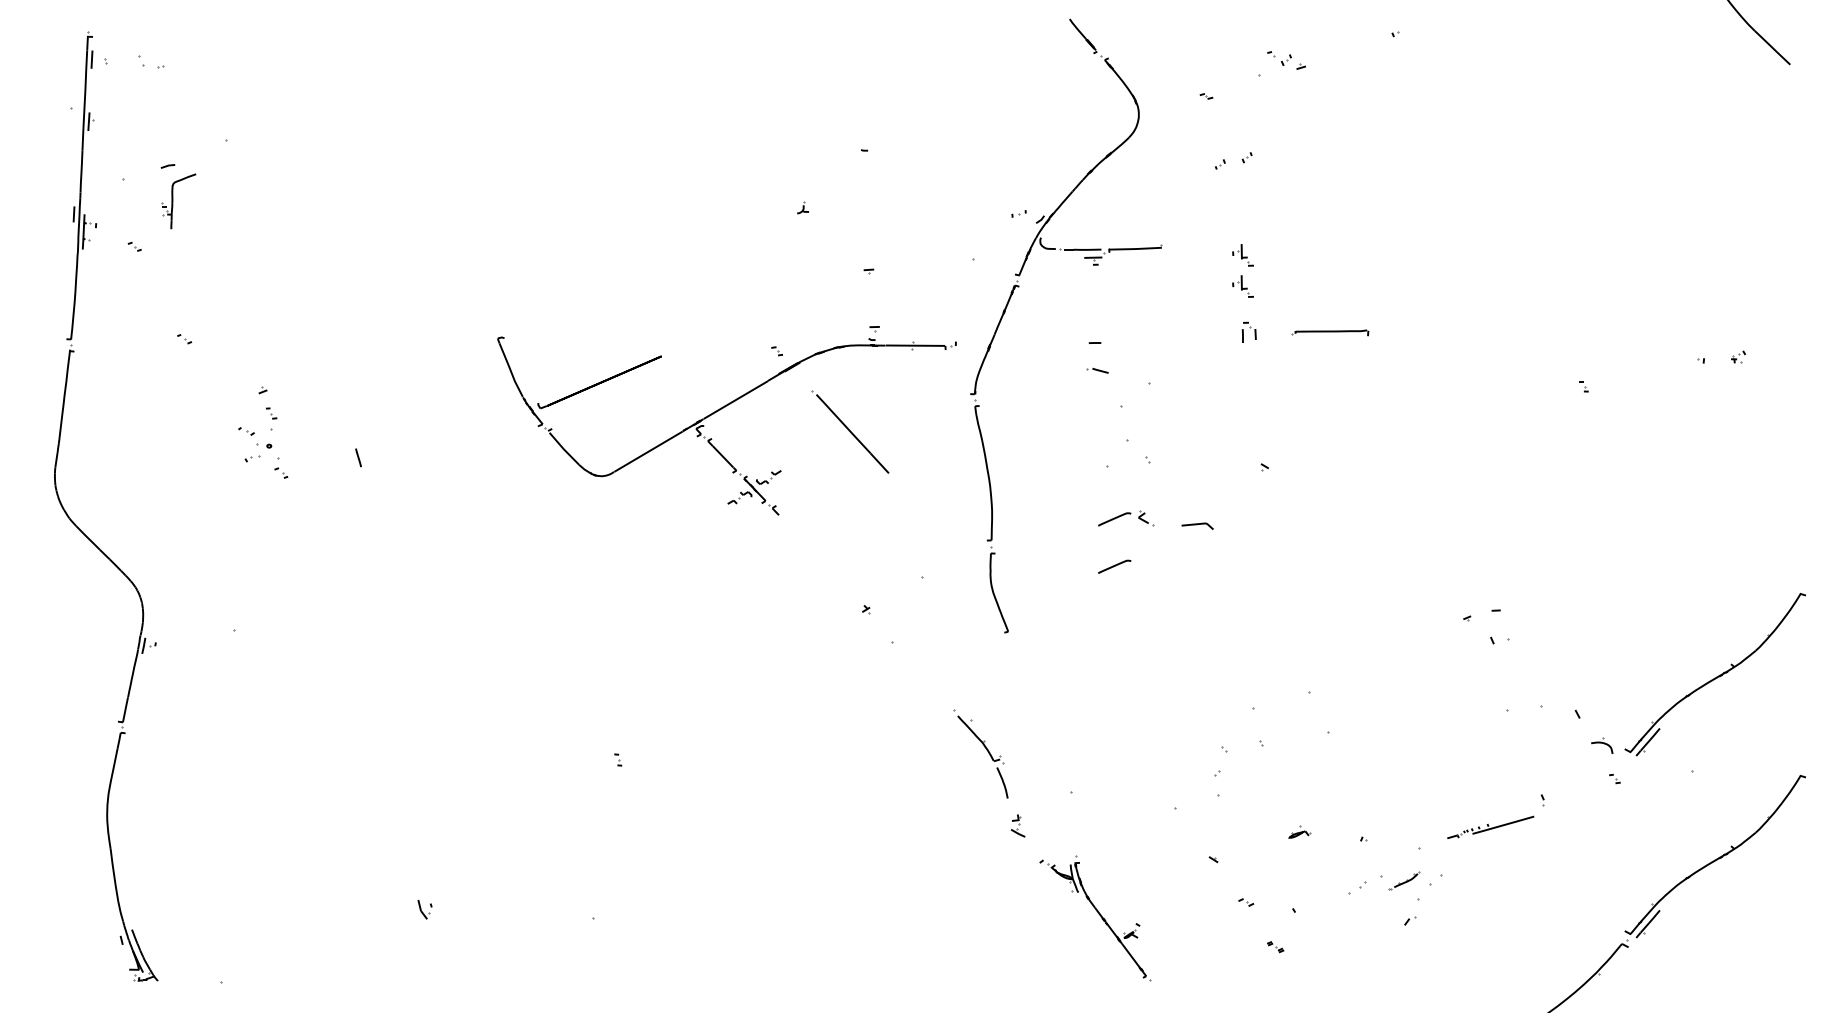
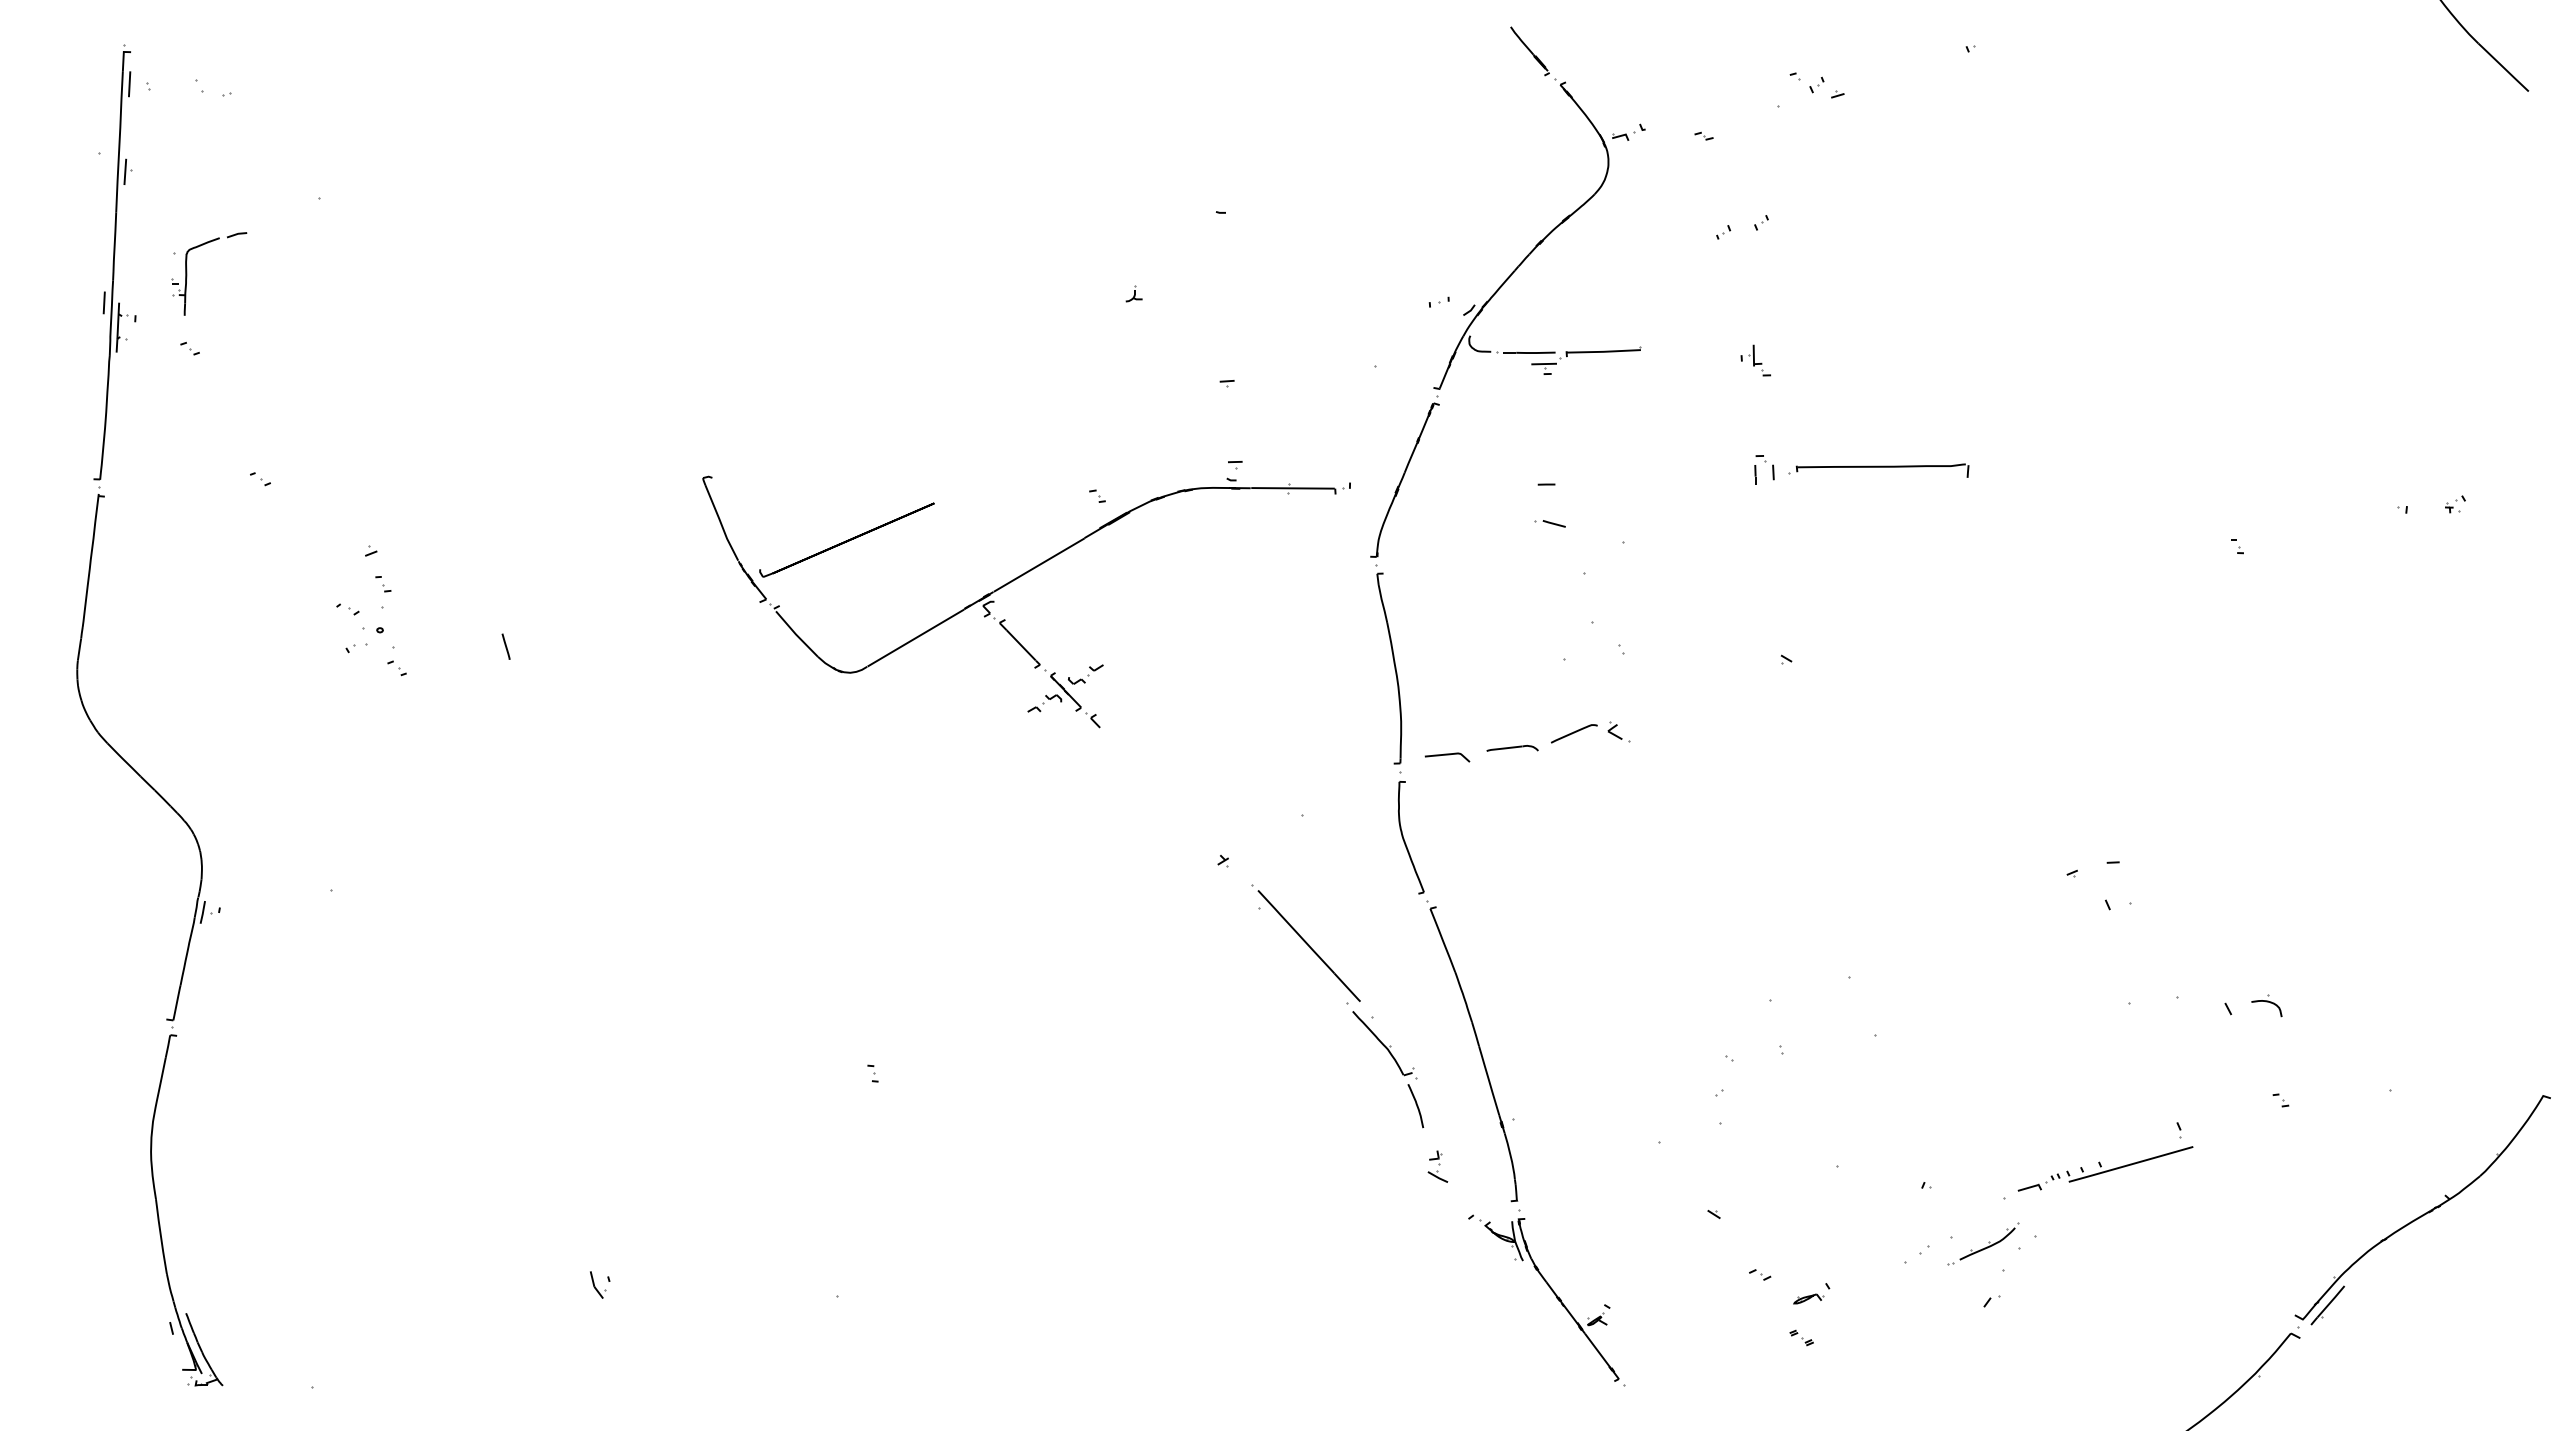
part: (1153, 93) -> (1628, 131), added
part: (173, 201) -> (187, 276), moved
part: (1242, 286) -> (1755, 404), removed
part: (1330, 333) -> (1878, 470), size x1.67
line: (850, 431) -> (1305, 942), moved
curve: (1197, 524) -> (1447, 755), moved
part: (1070, 529) -> (1512, 748), added
curve: (1114, 566) -> (1574, 800), removed
part: (1715, 674) -> (2422, 953), removed
part: (1046, 742) -> (1478, 1048), added
part: (1601, 745) -> (2266, 1005), moved
part: (1490, 827) -> (2105, 1168), size x1.43
part: (1299, 834) -> (1808, 1298), moved
part: (1404, 880) -> (1983, 1243), size x1.67

